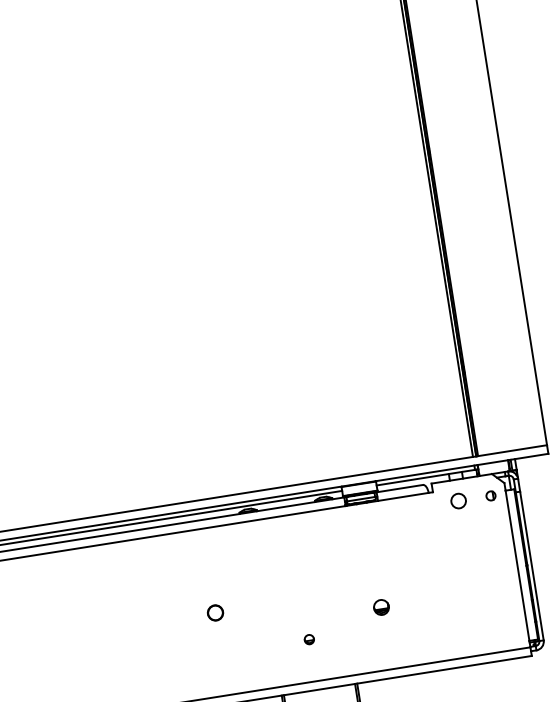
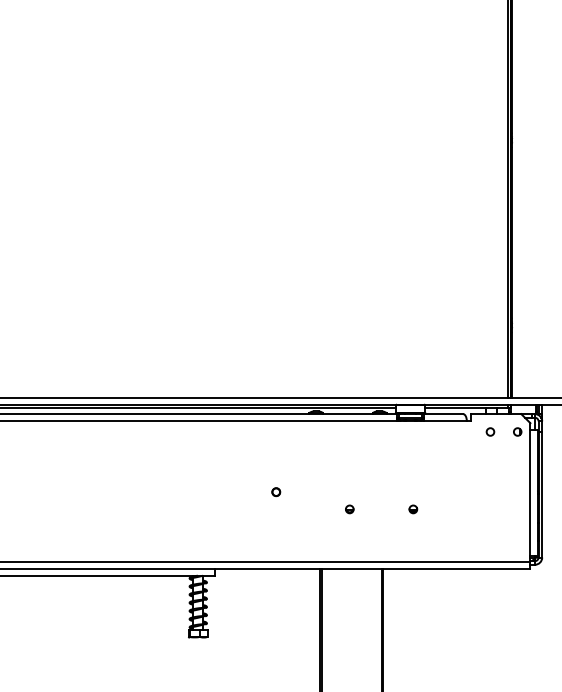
circle: (458, 500) -> (490, 431), size x0.62
part: (381, 607) -> (413, 509), size x0.62
part: (215, 611) -> (276, 491), size x0.62
part: (309, 639) -> (349, 509), moved

